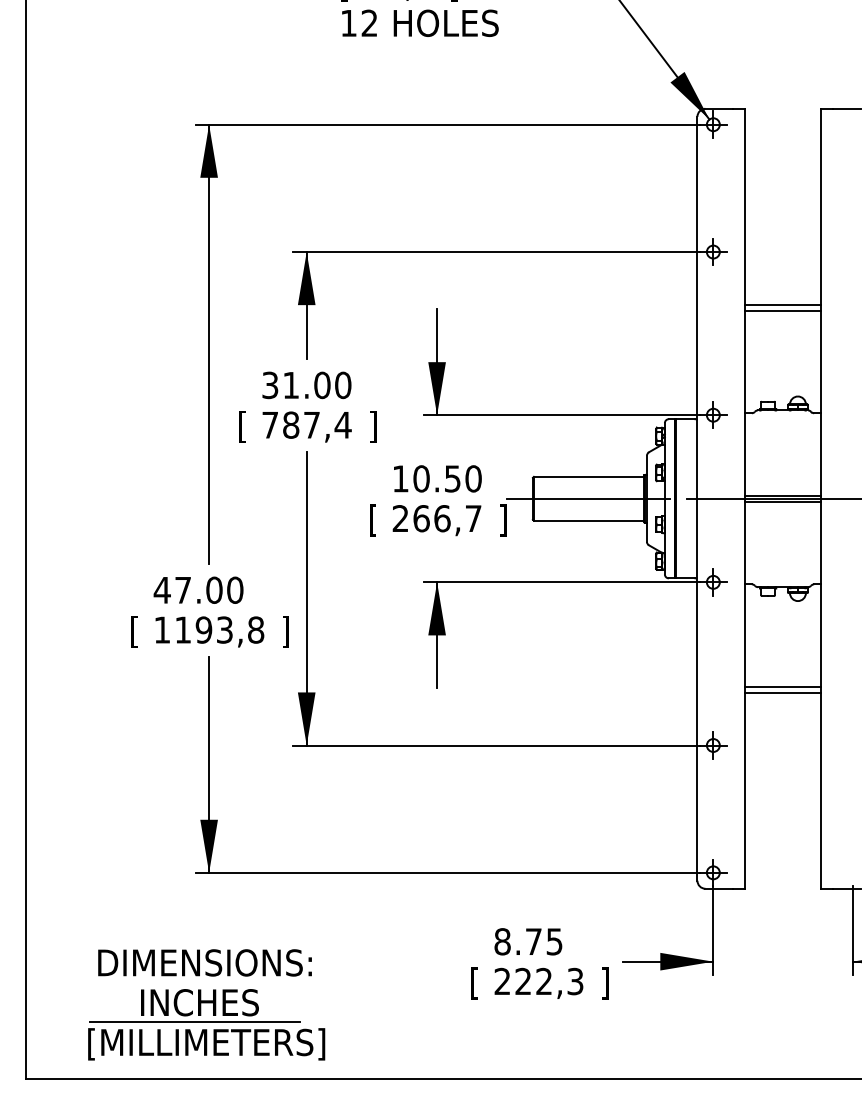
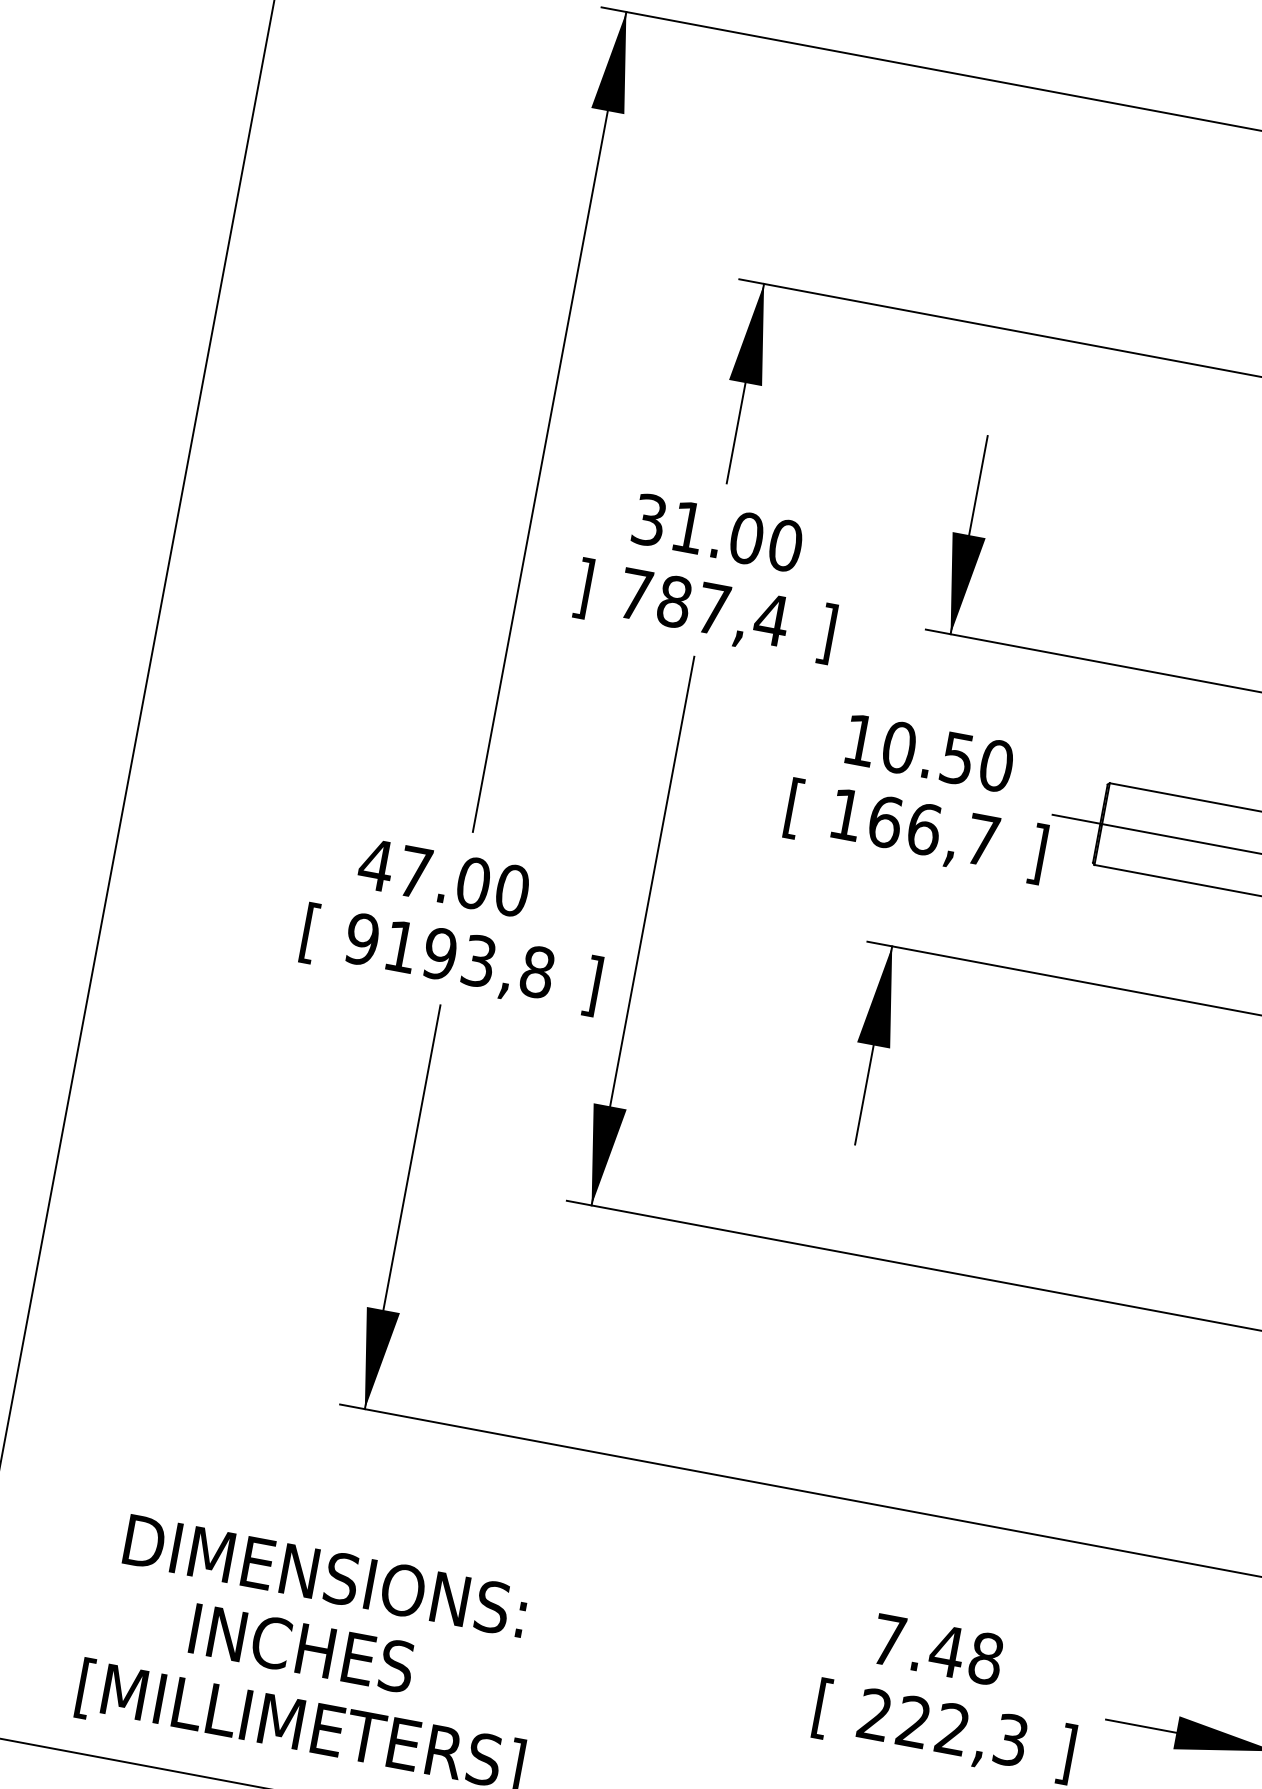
text: (242, 426) -> (583, 587), [ -> ]
text: (400, 518) -> (846, 814), 266,7 -> 166,7
text: (162, 629) -> (362, 938), 1193,8 -> 9193,8
text: (528, 941) -> (937, 1648), 8.75 -> 7.48
line: (195, 1022) -> (287, 1683), removed

